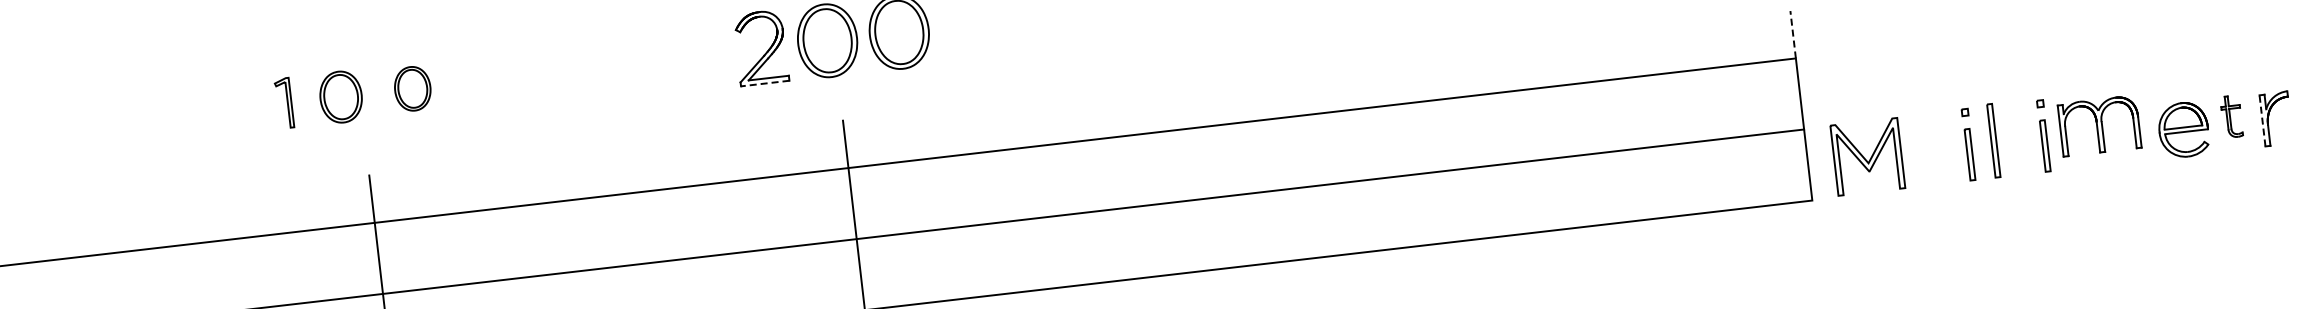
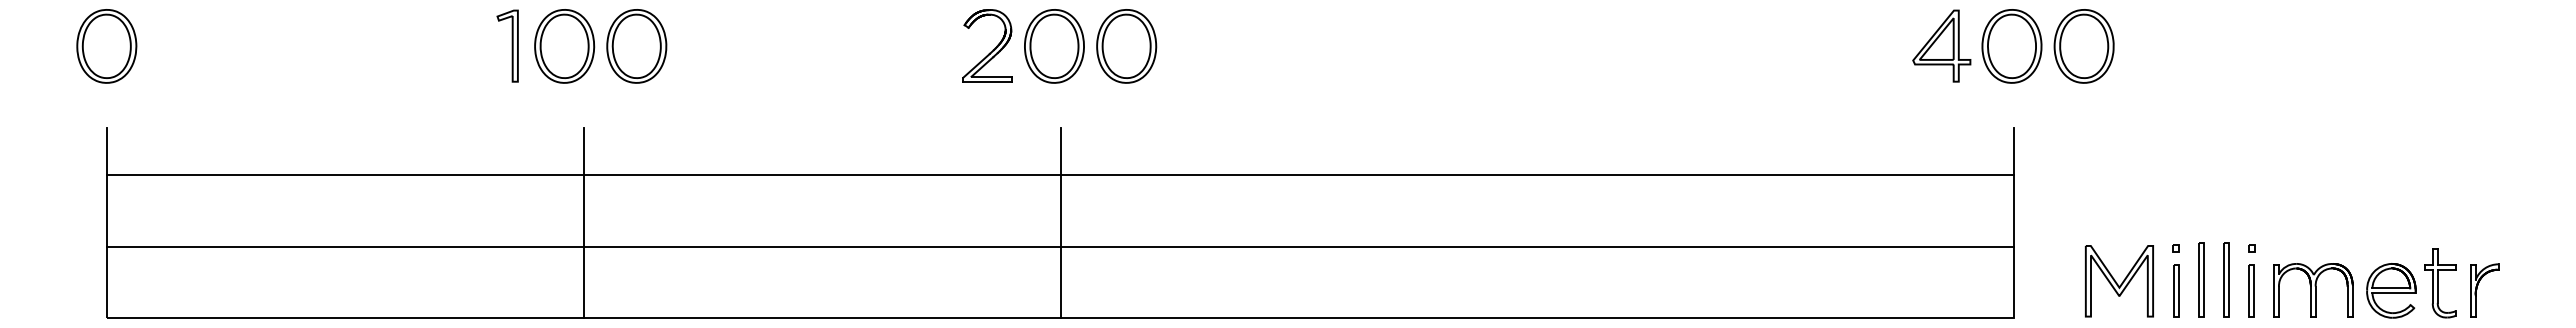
line: (1793, 34) -> (2014, 151), dashed -> solid
line: (765, 83) -> (987, 81), dashed -> solid
part: (412, 88) -> (636, 46), size x1.67
part: (340, 97) -> (564, 46), size x1.43
part: (284, 102) -> (507, 45), size x1.43
part: (2231, 117) -> (2440, 283), size x1.67
line: (2262, 120) -> (2470, 290), dashed -> solid
part: (2099, 126) -> (2313, 290), moved
part: (2018, 137) -> (2226, 279), added
part: (1867, 157) -> (2119, 281), moved

